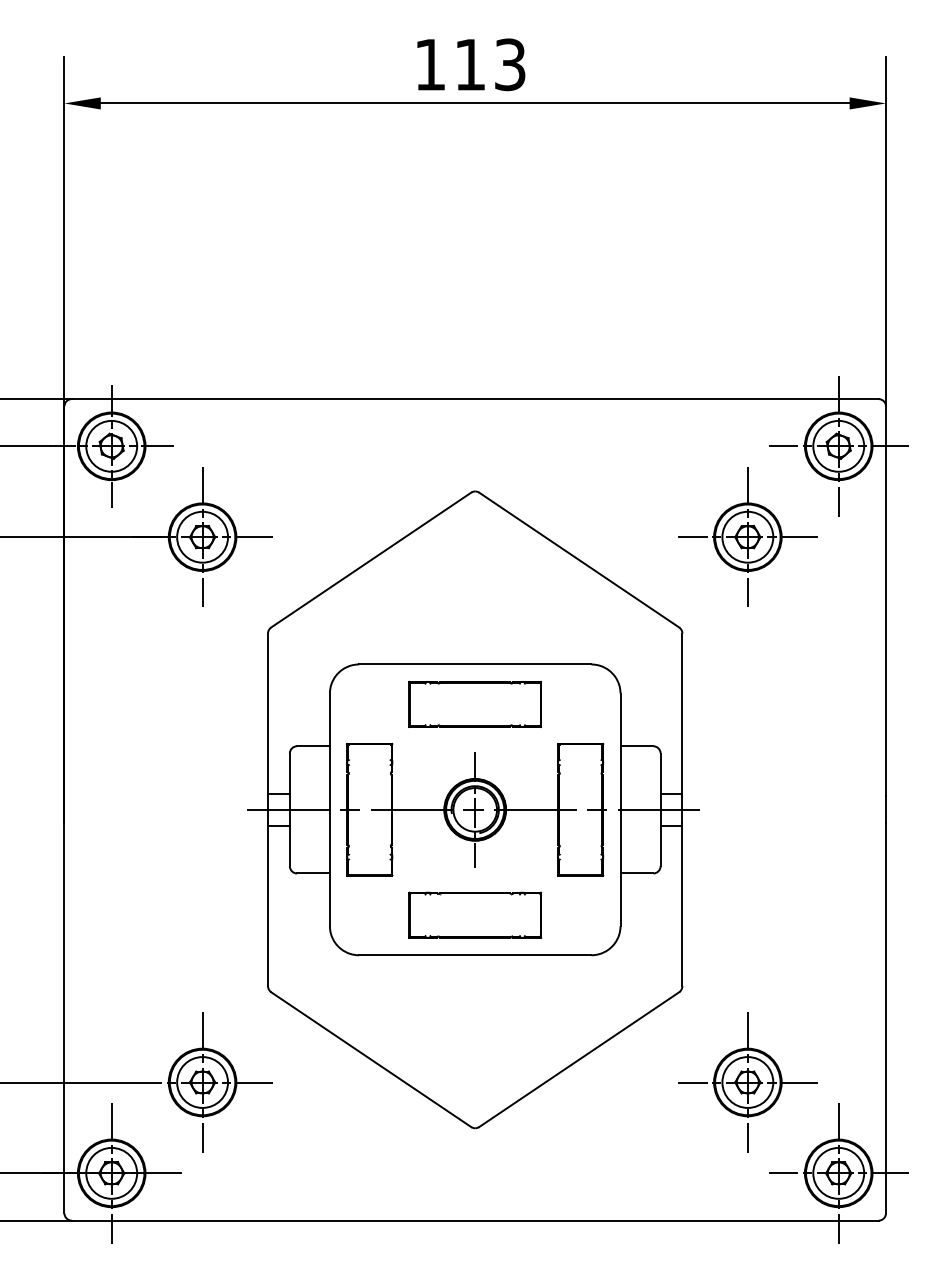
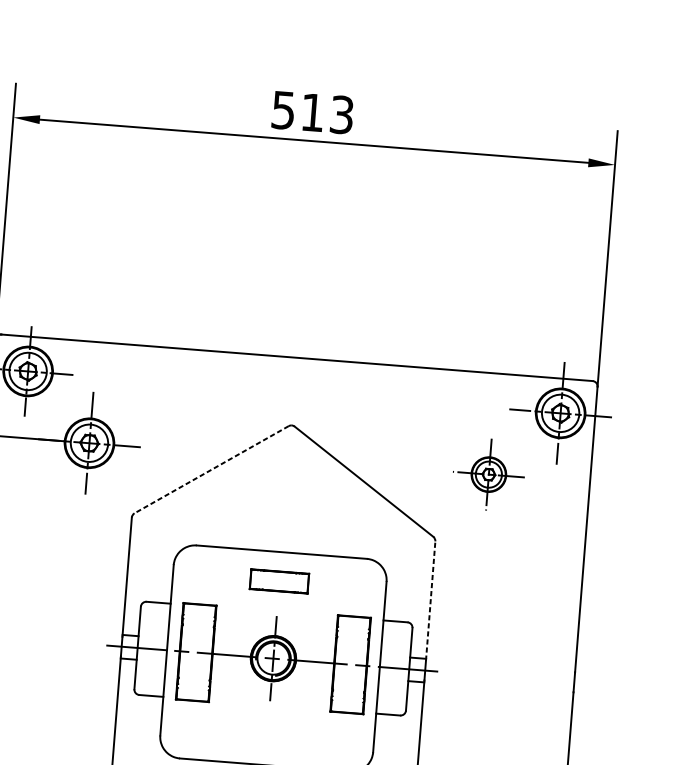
text: (429, 65) -> (282, 110), 113 -> 513
part: (747, 536) -> (488, 474), size x0.7
line: (371, 560) -> (211, 470), solid -> dashed
part: (474, 704) -> (278, 581), size x0.6
line: (682, 714) -> (430, 600), solid -> dashed
part: (475, 914) -> (267, 735), removed

